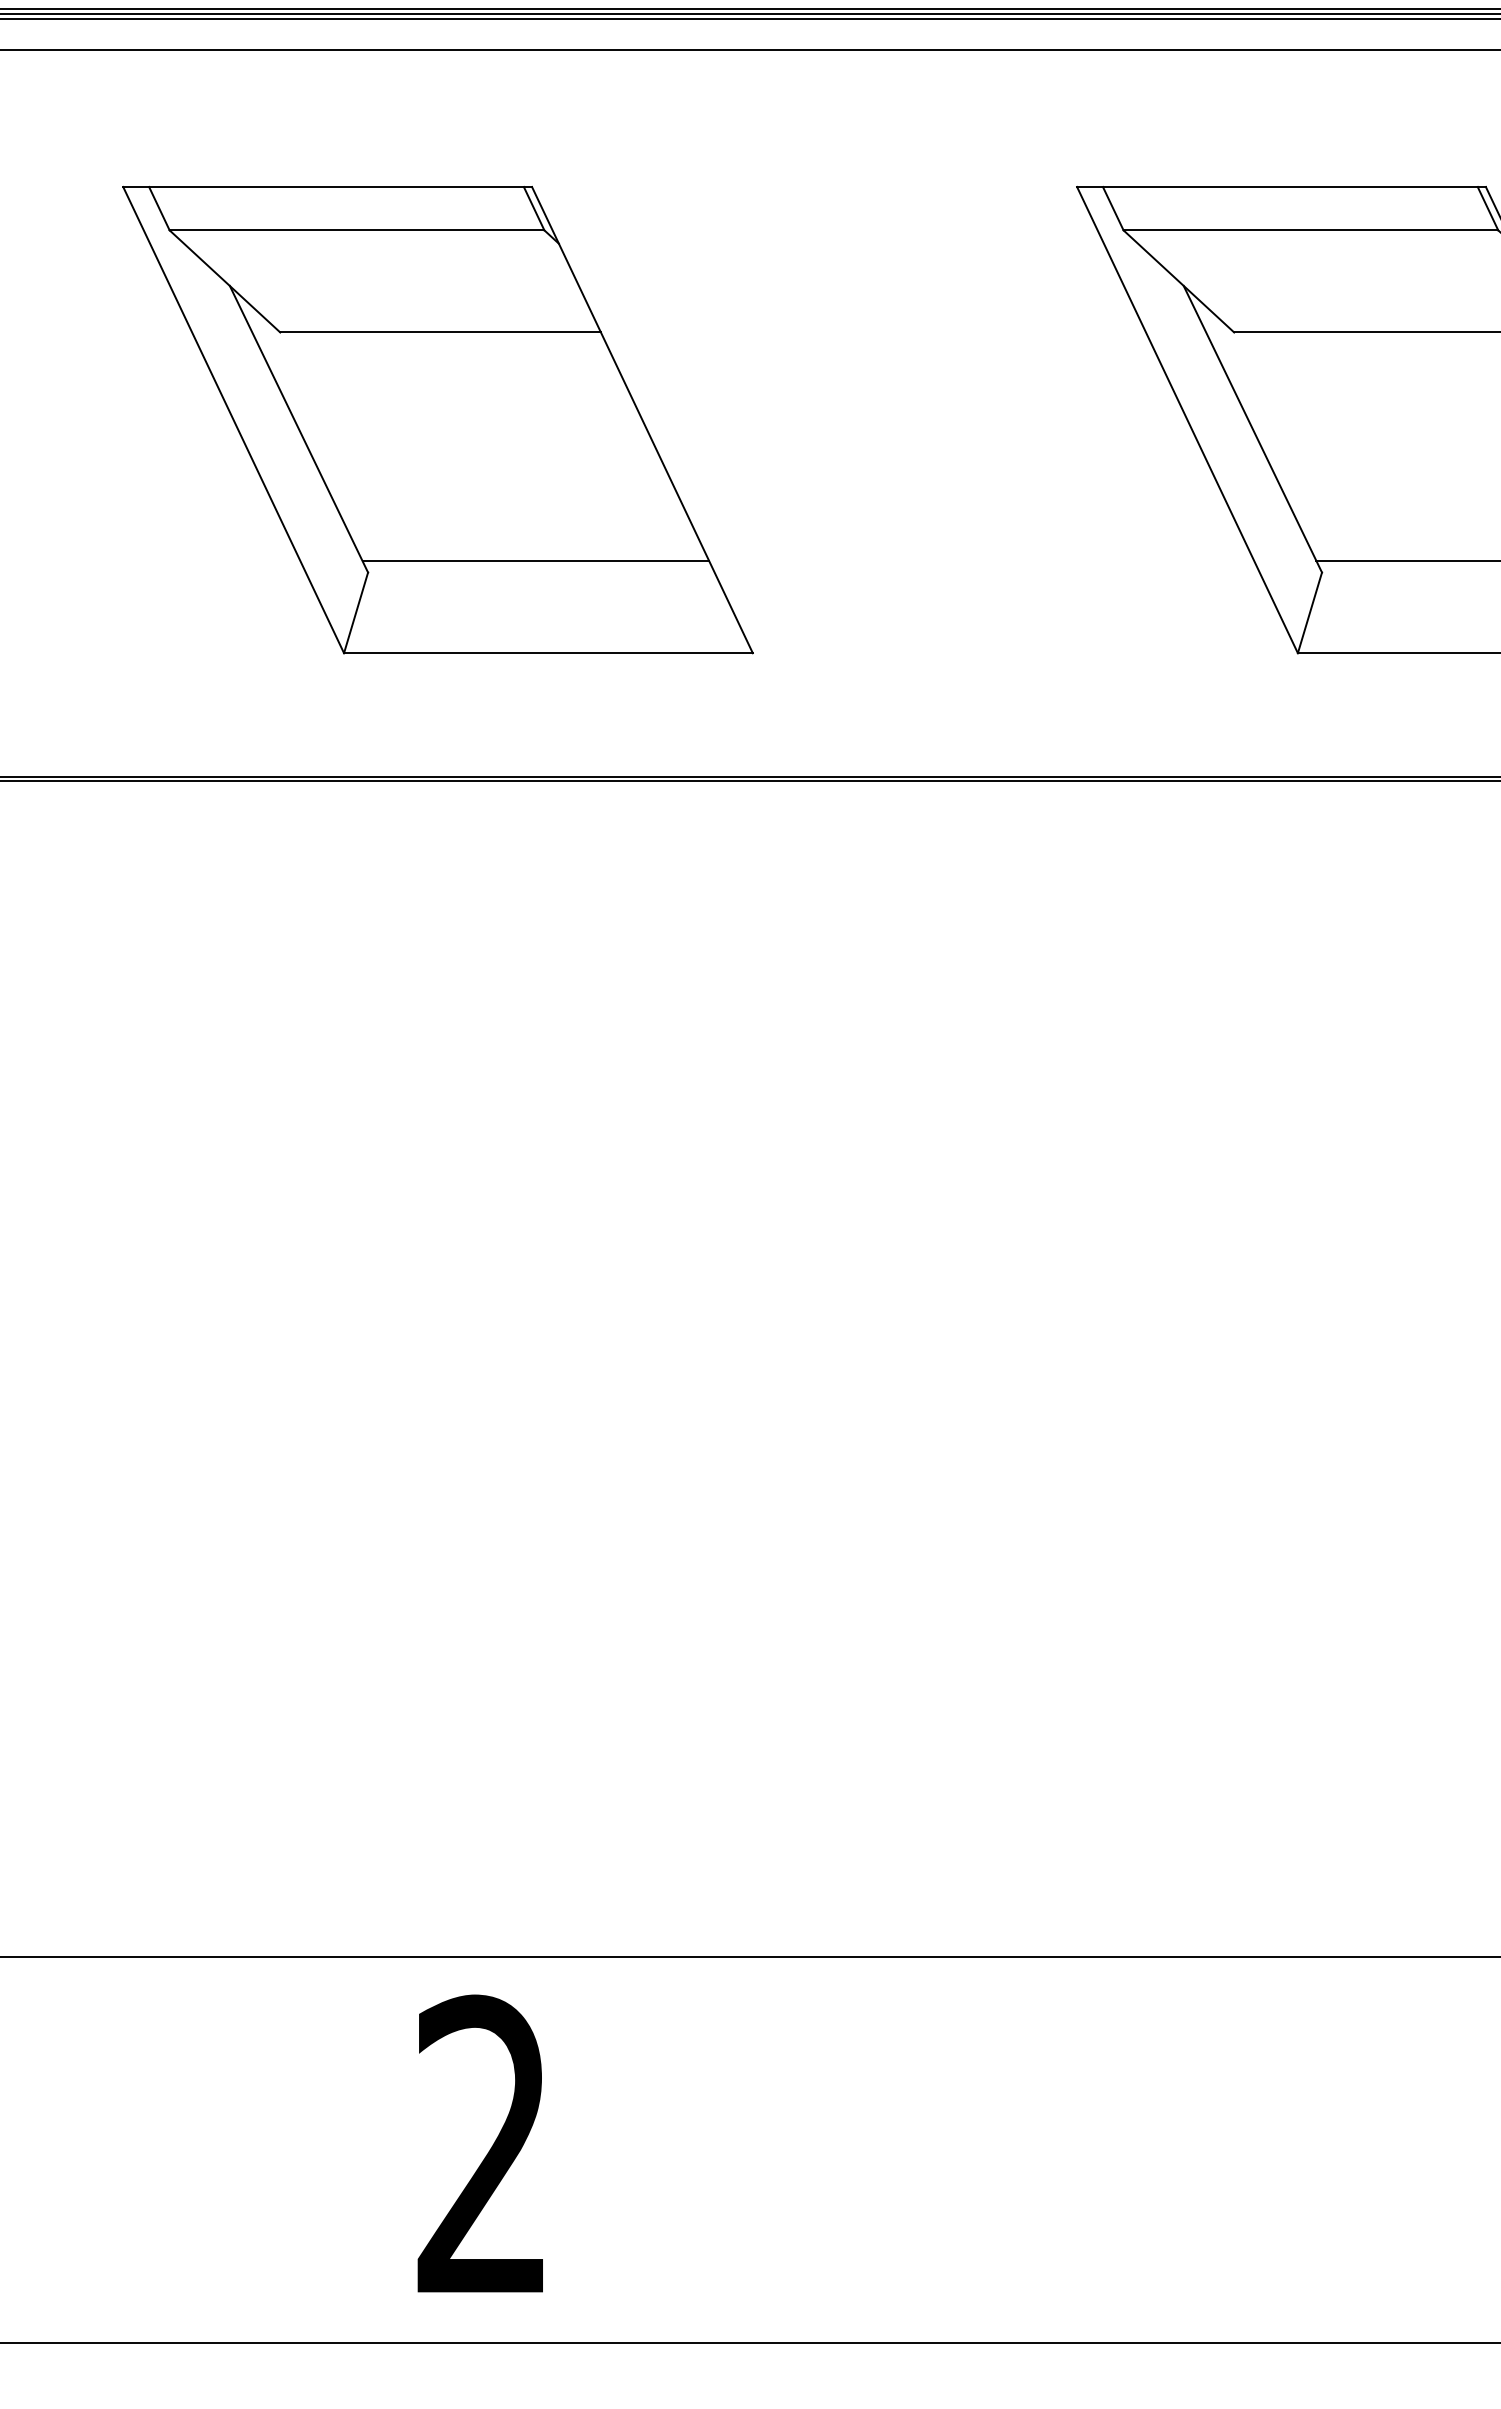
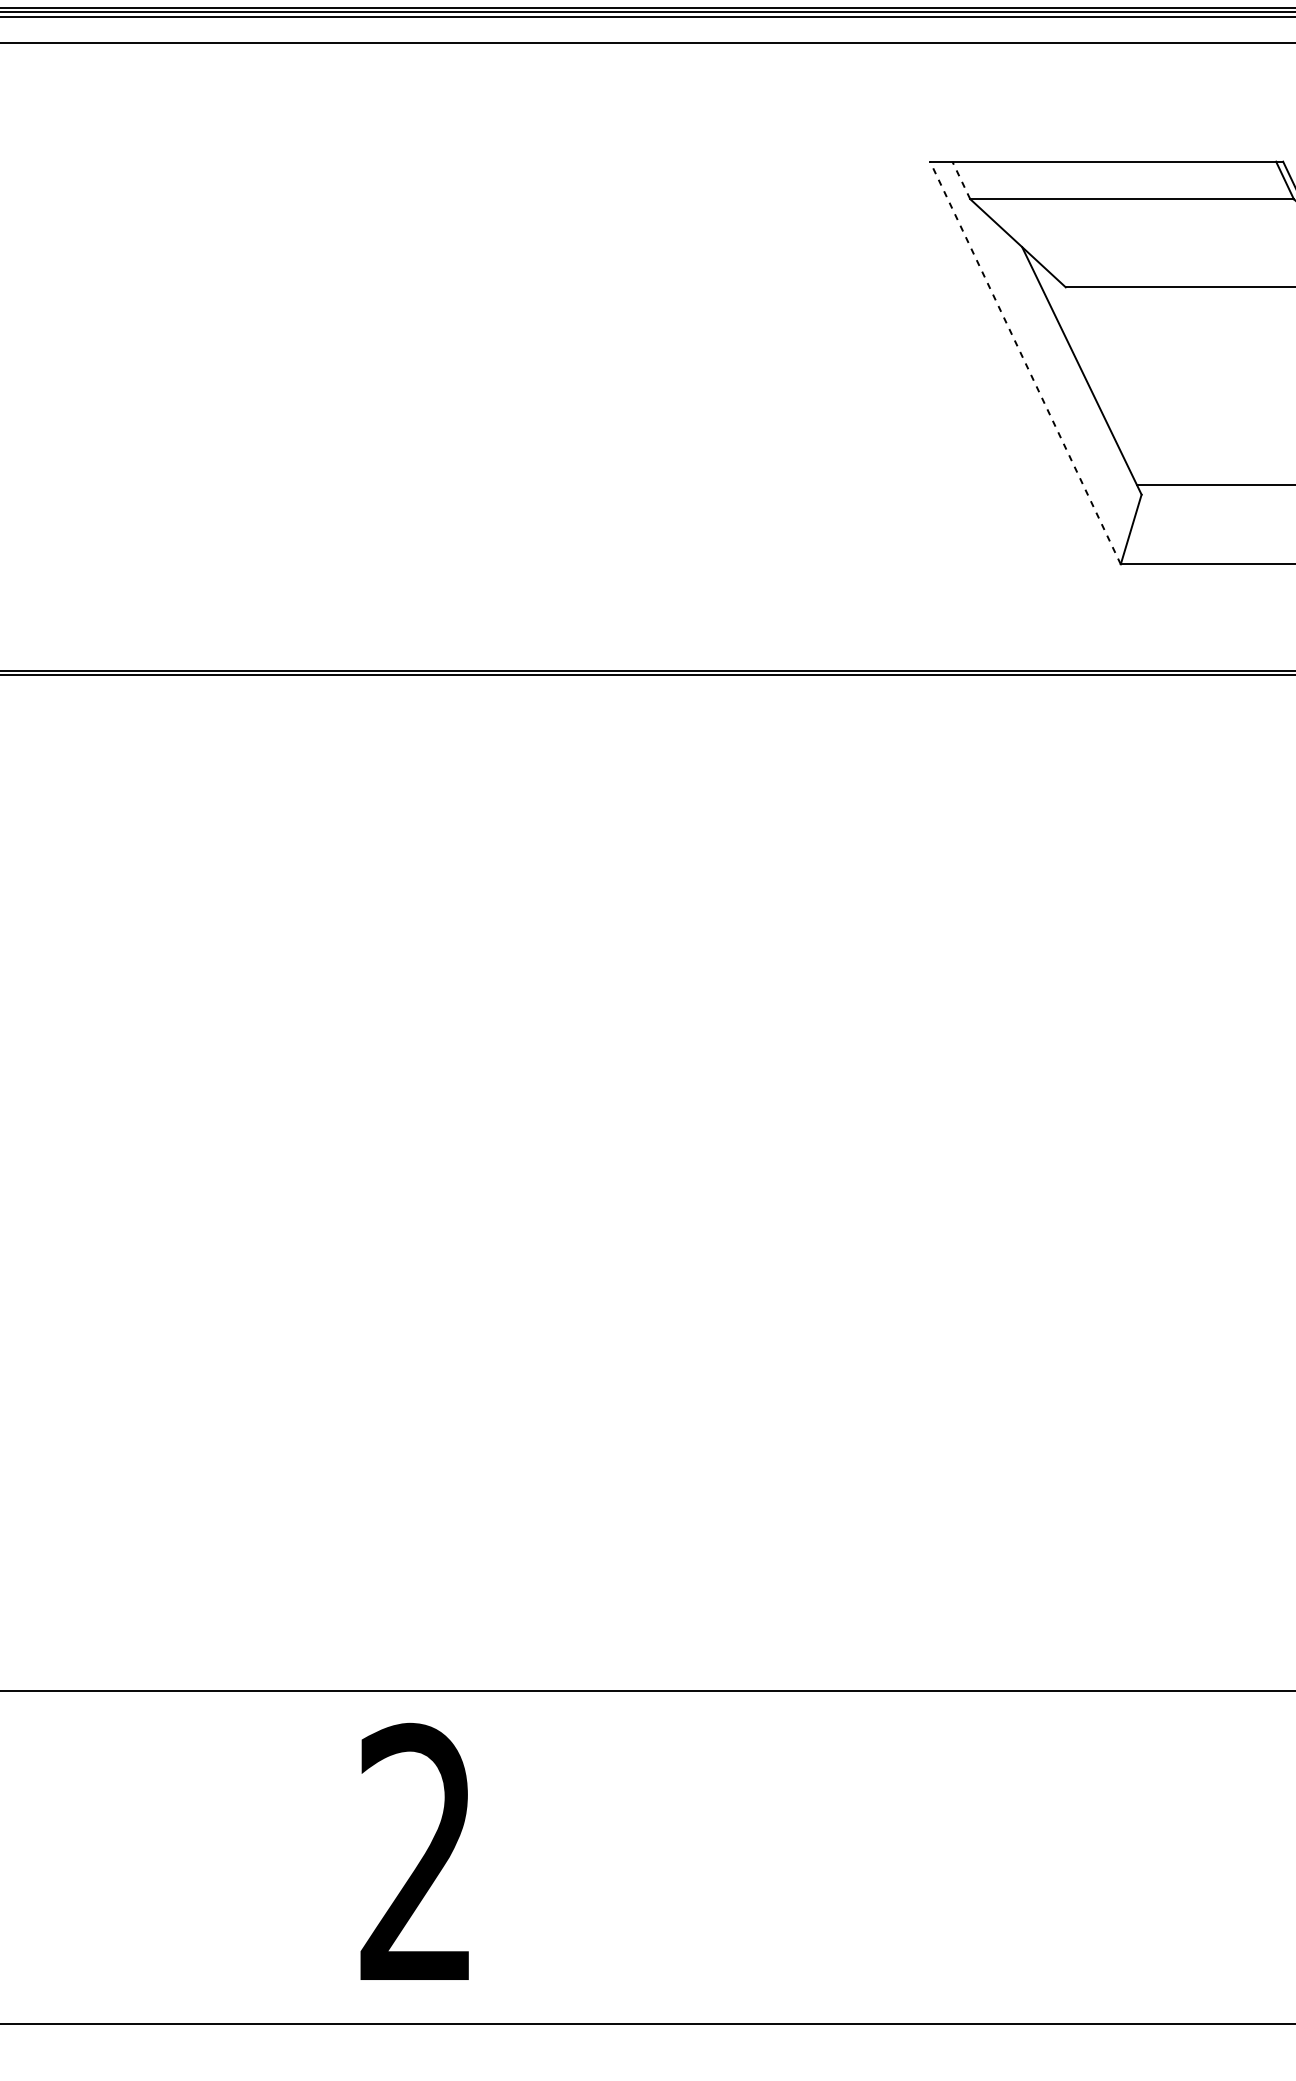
line: (1113, 208) -> (961, 180), solid -> dashed
part: (437, 420) -> (377, 363), removed
line: (1187, 420) -> (1025, 363), solid -> dashed

